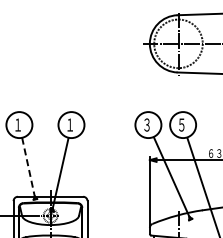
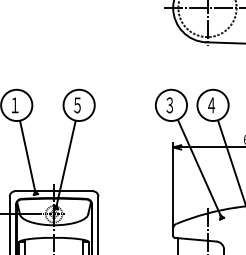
text: (69, 124) -> (76, 104), １ -> ５
text: (181, 124) -> (211, 104), ５ -> ４
line: (28, 168) -> (27, 157), dashed -> solid

